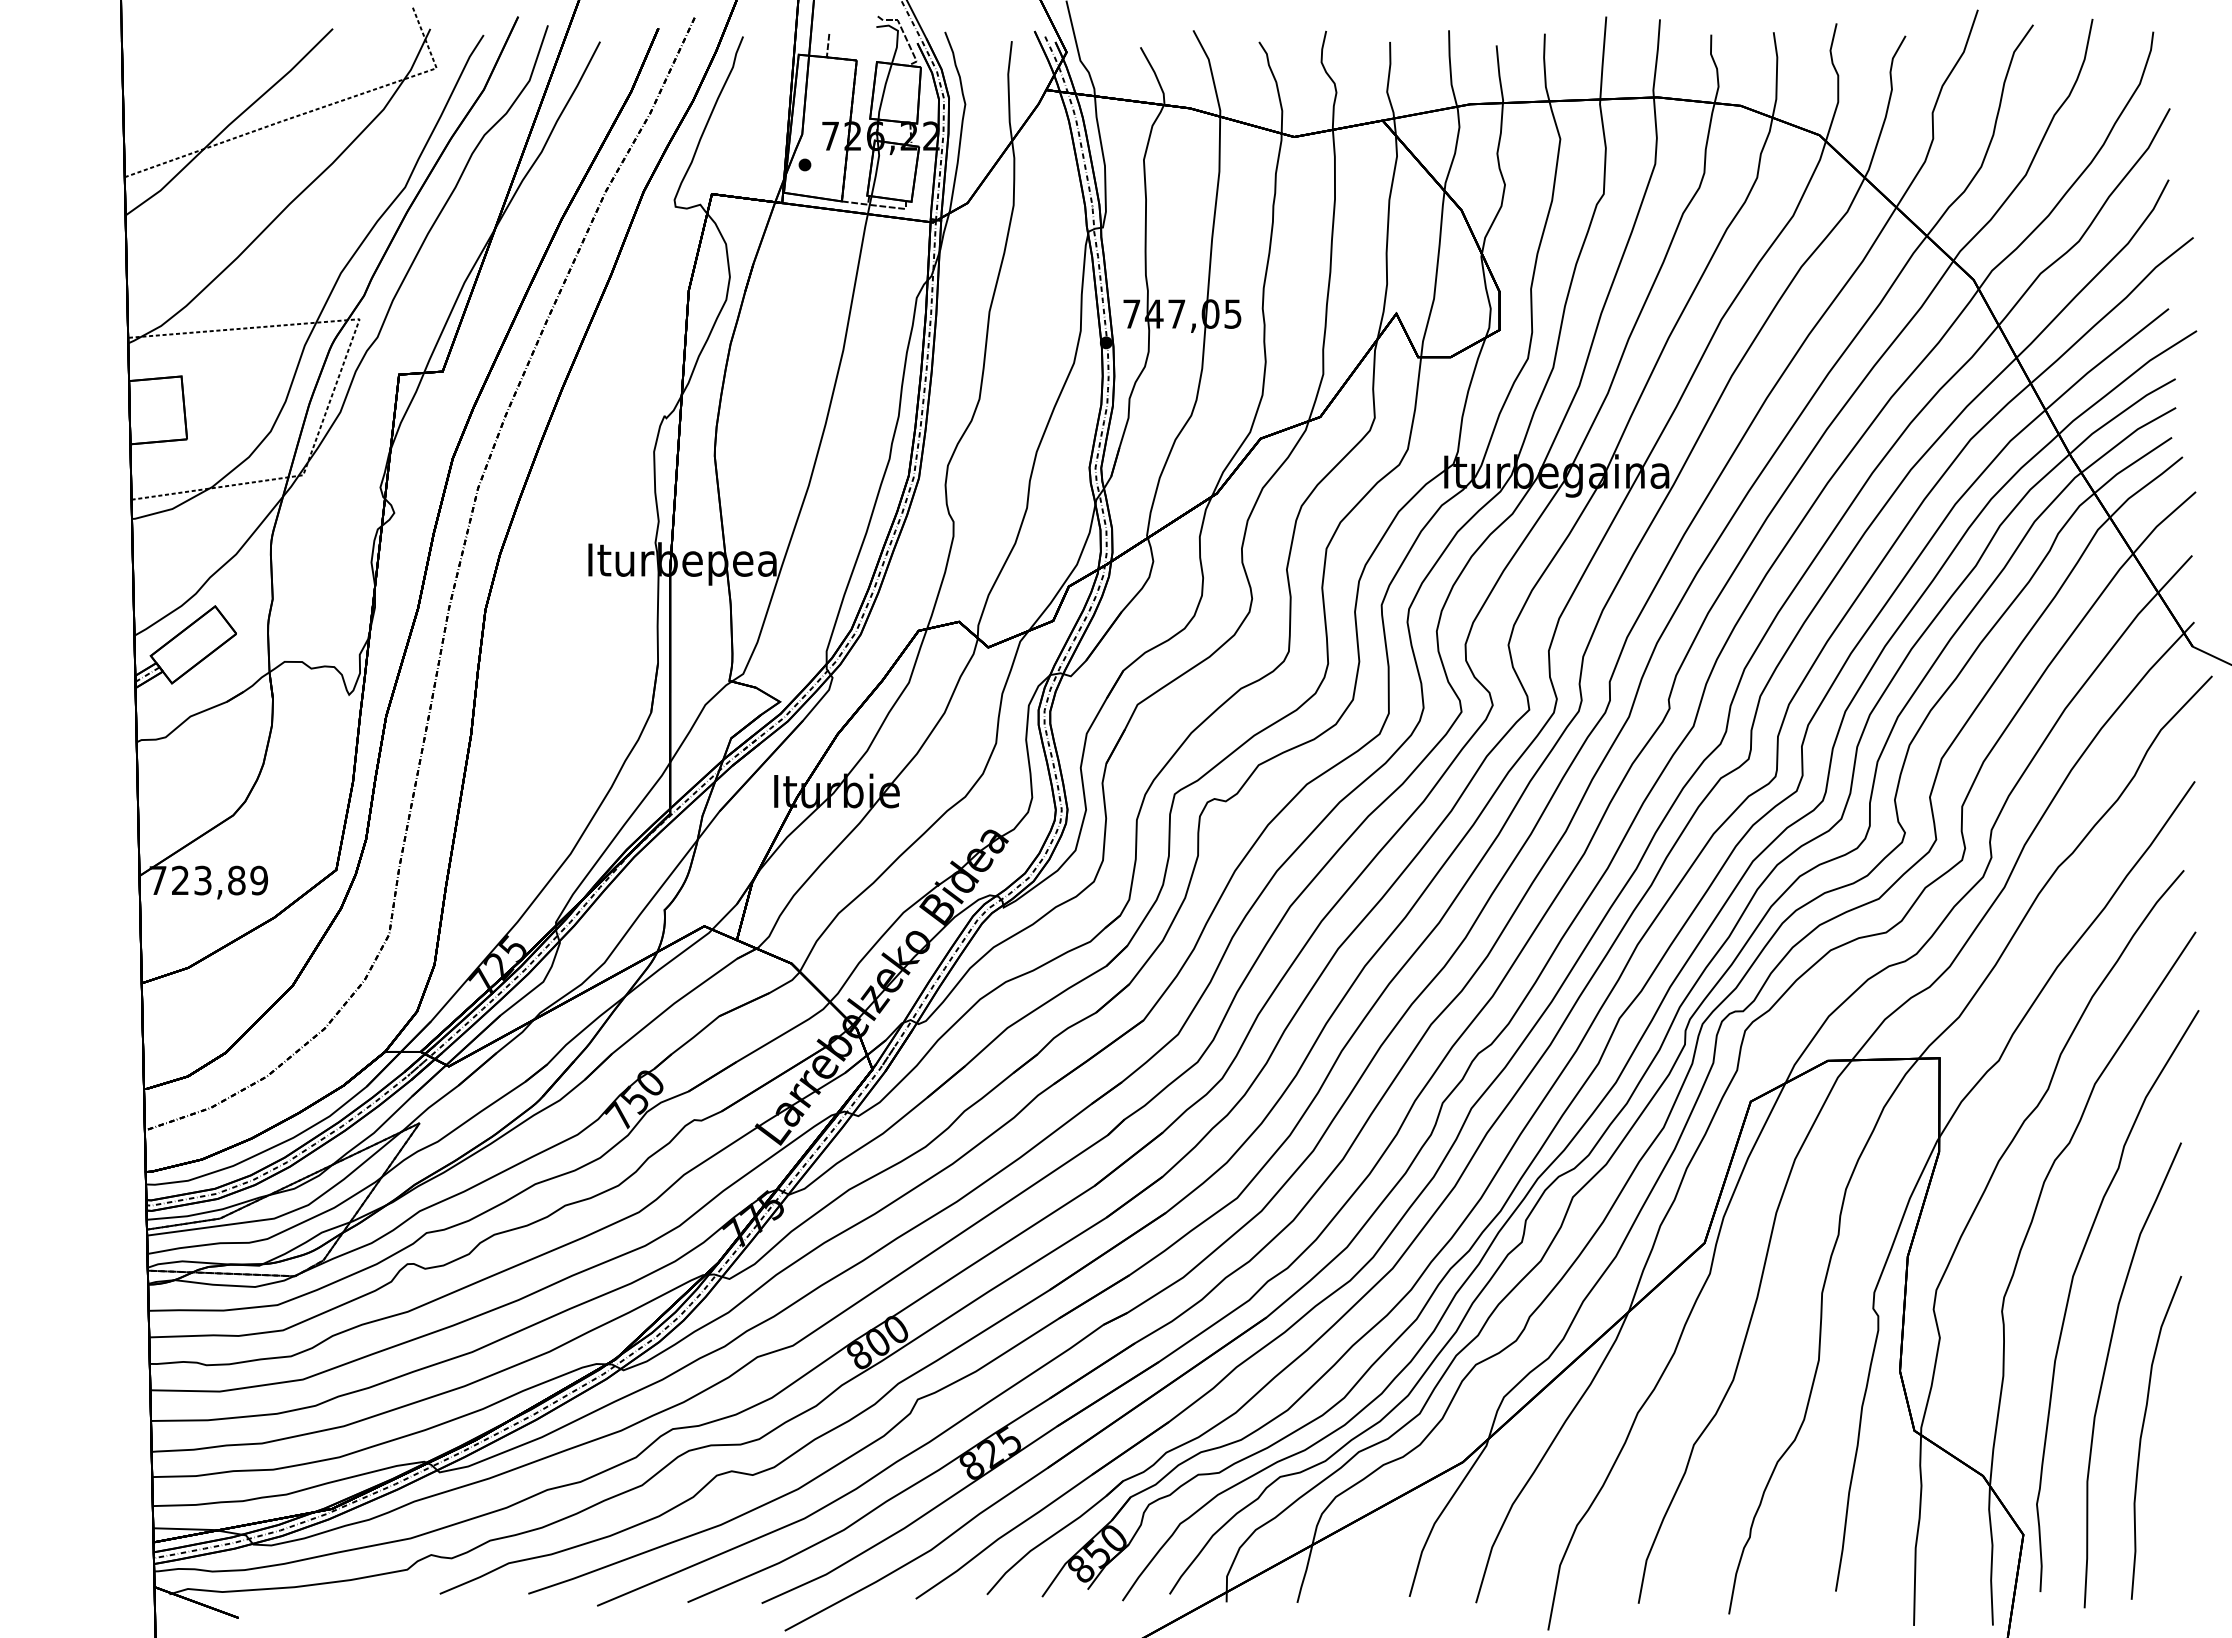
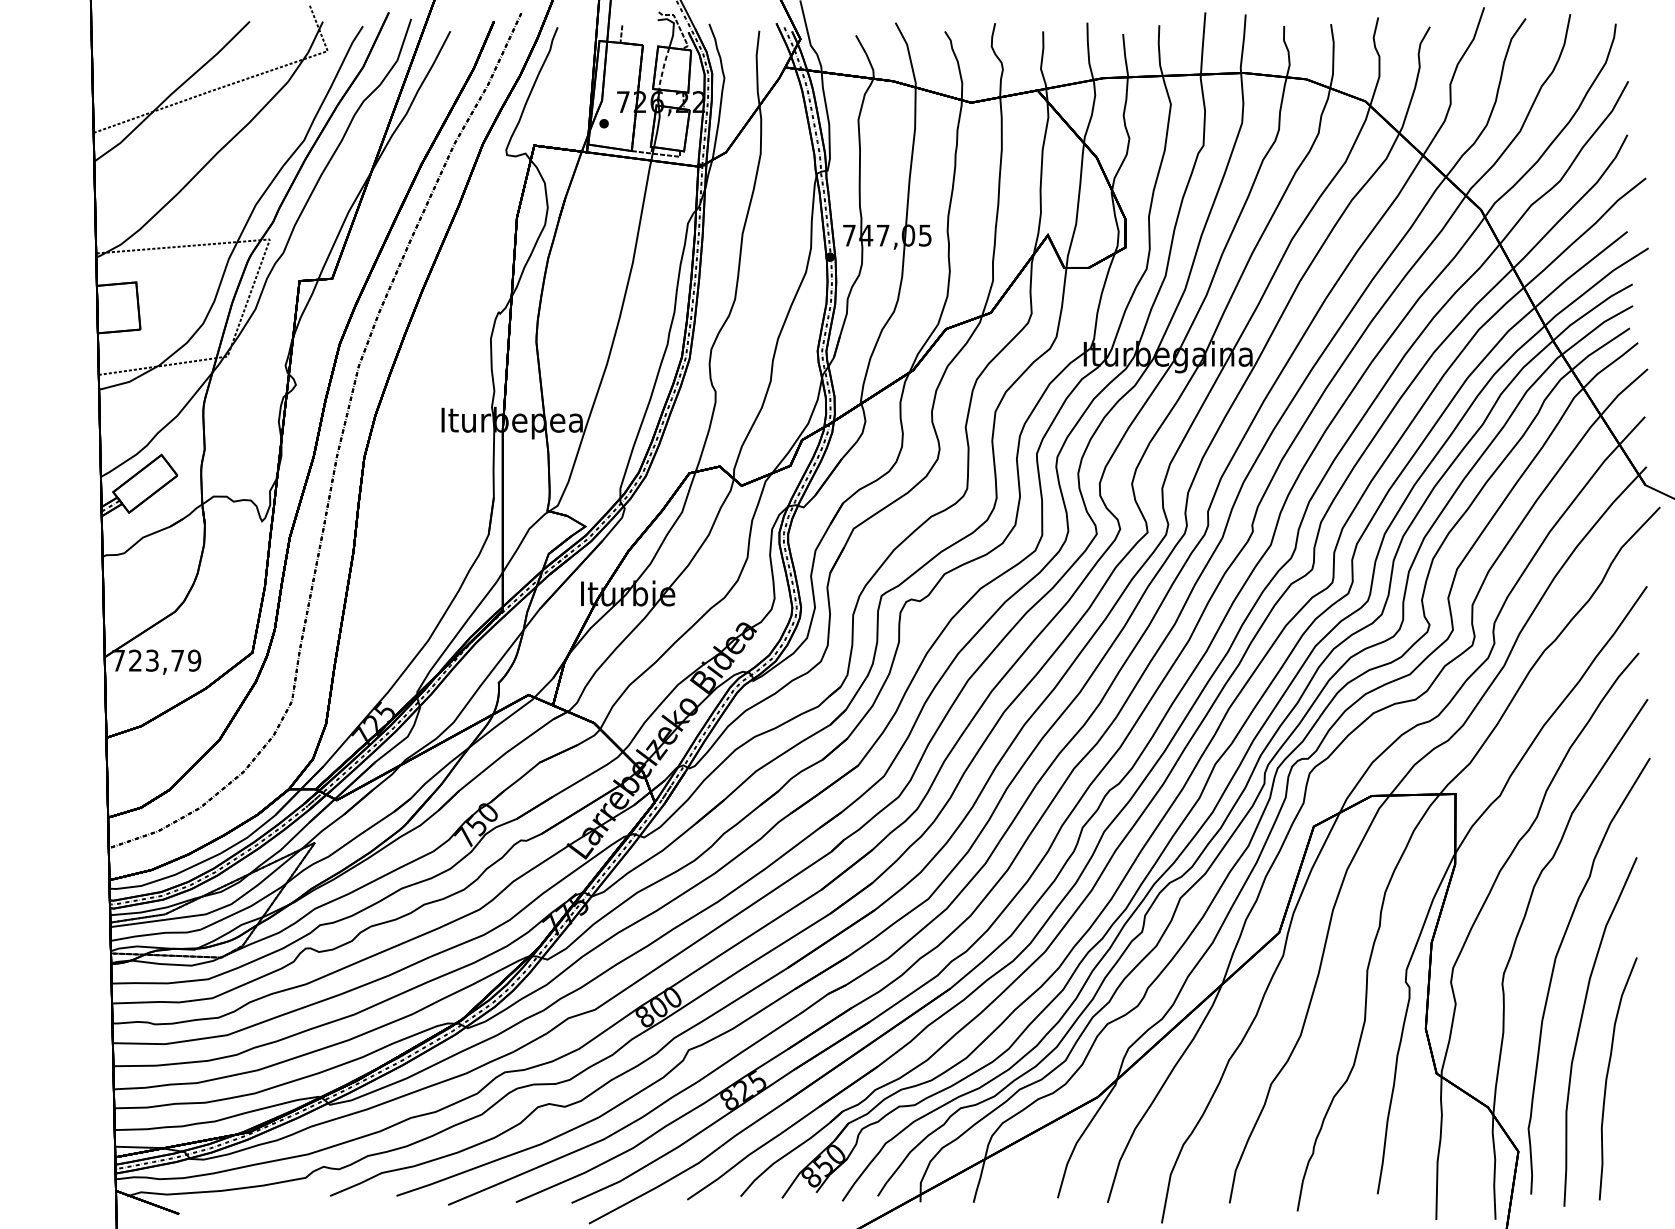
line: (883, 91) -> (663, 68), solid -> dashed
text: (236, 880) -> (177, 660), 723,89 -> 723,79

